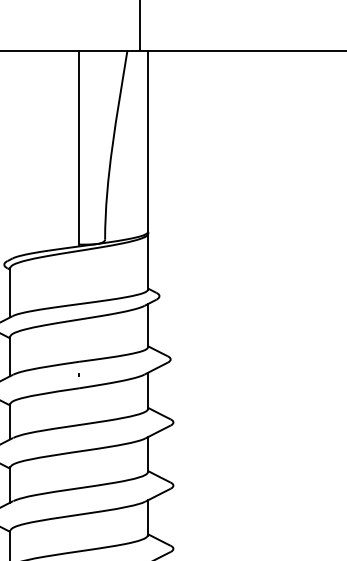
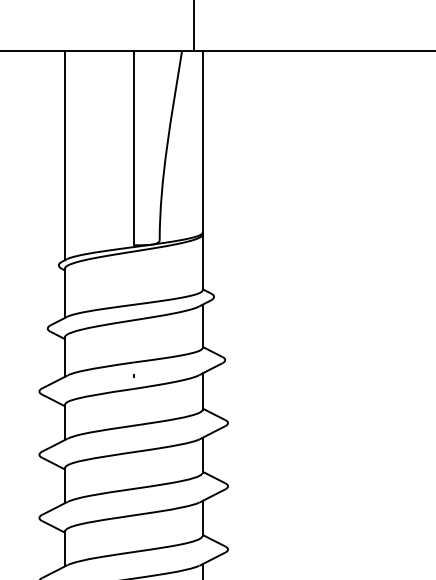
line: (9, 154) -> (64, 155), added

